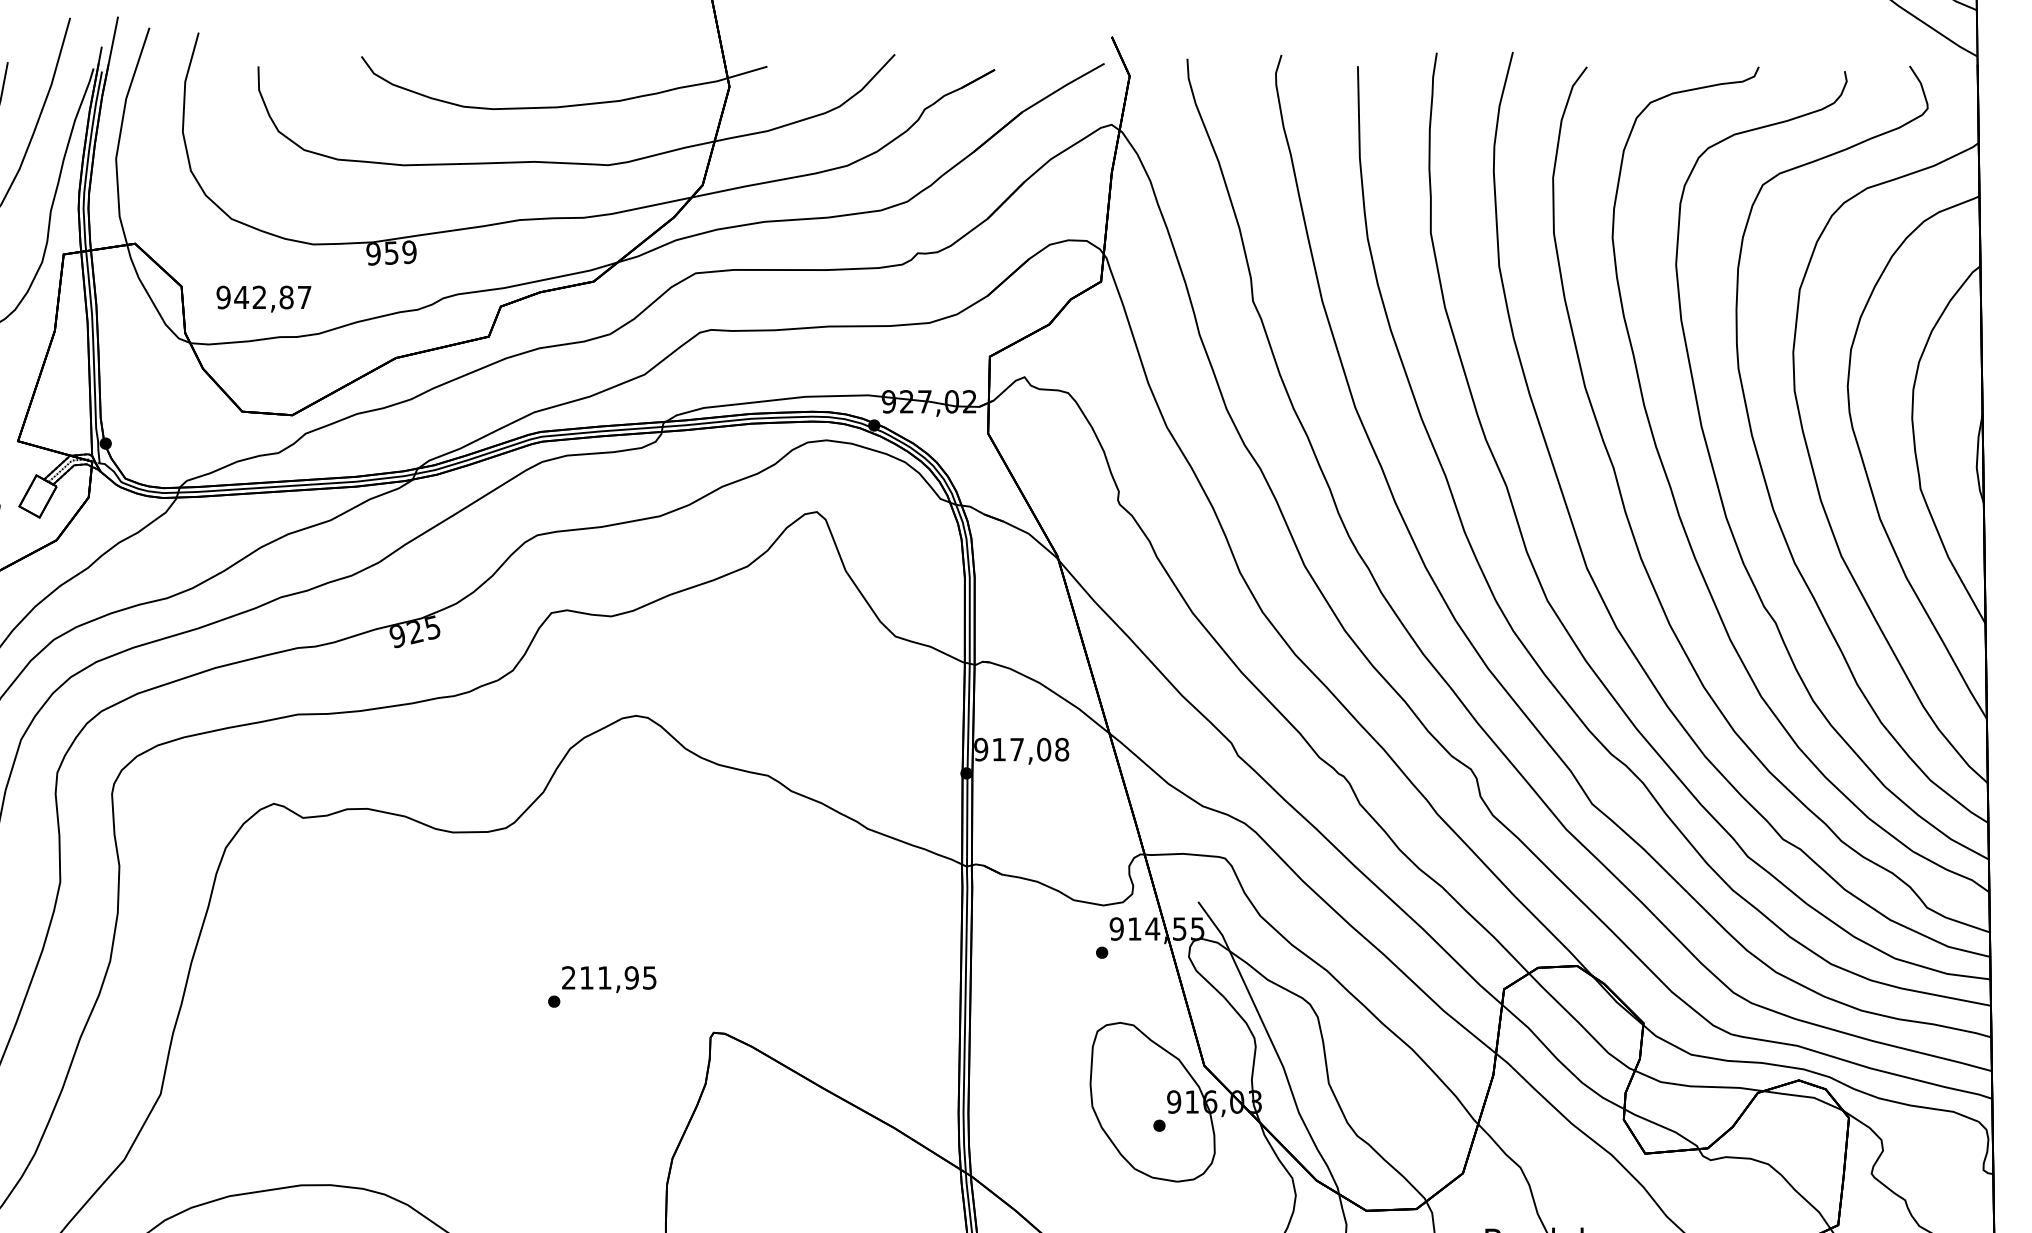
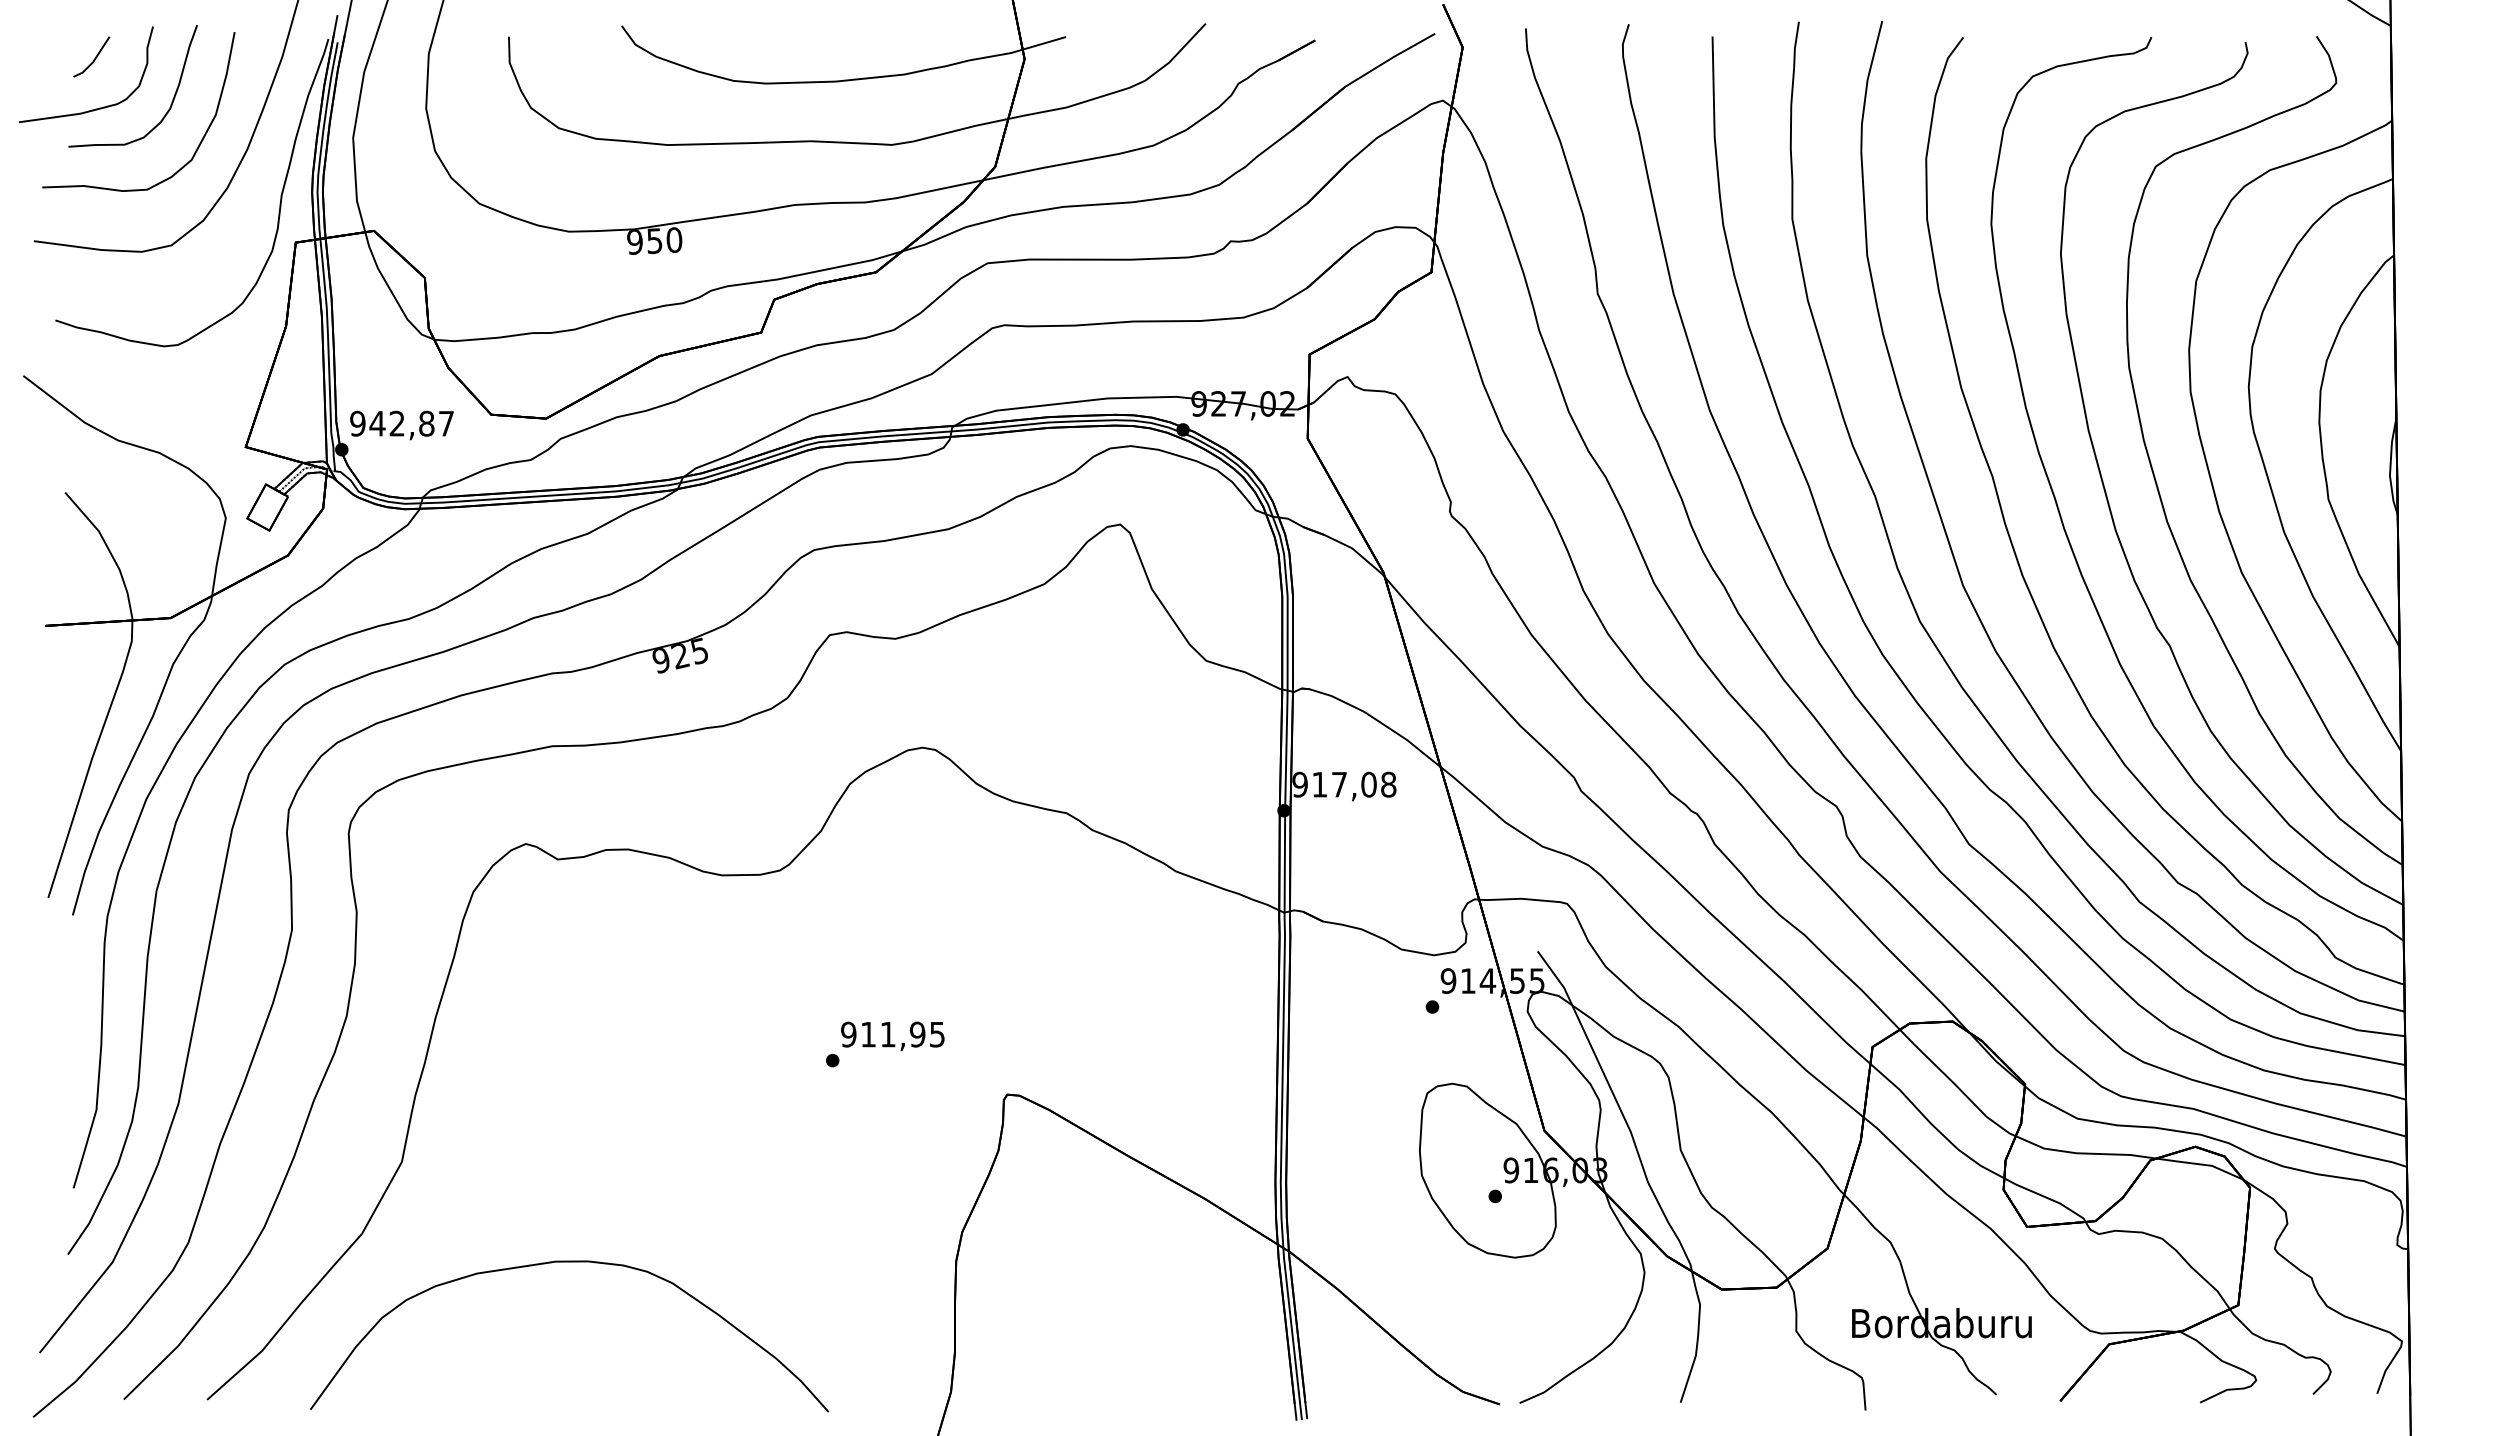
text: (409, 252) -> (674, 240), 959 -> 950
text: (263, 299) -> (401, 425), moved
text: (568, 977) -> (848, 1034), 211,95 -> 911,95

